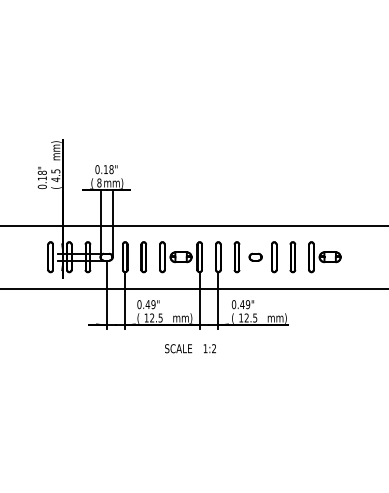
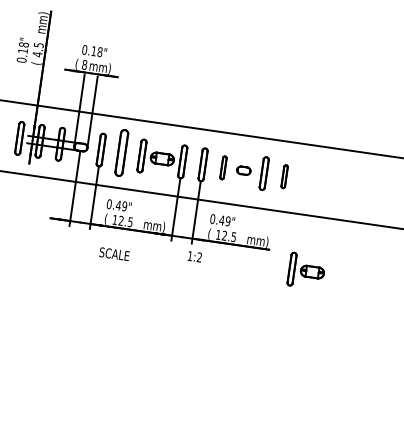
part: (143, 257) -> (121, 153), size x1.4
part: (236, 257) -> (222, 168), size x0.7
part: (292, 257) -> (284, 176), size x0.7
part: (324, 257) -> (306, 271), moved
text: (178, 348) -> (114, 253), moved
text: (209, 348) -> (194, 256), moved

